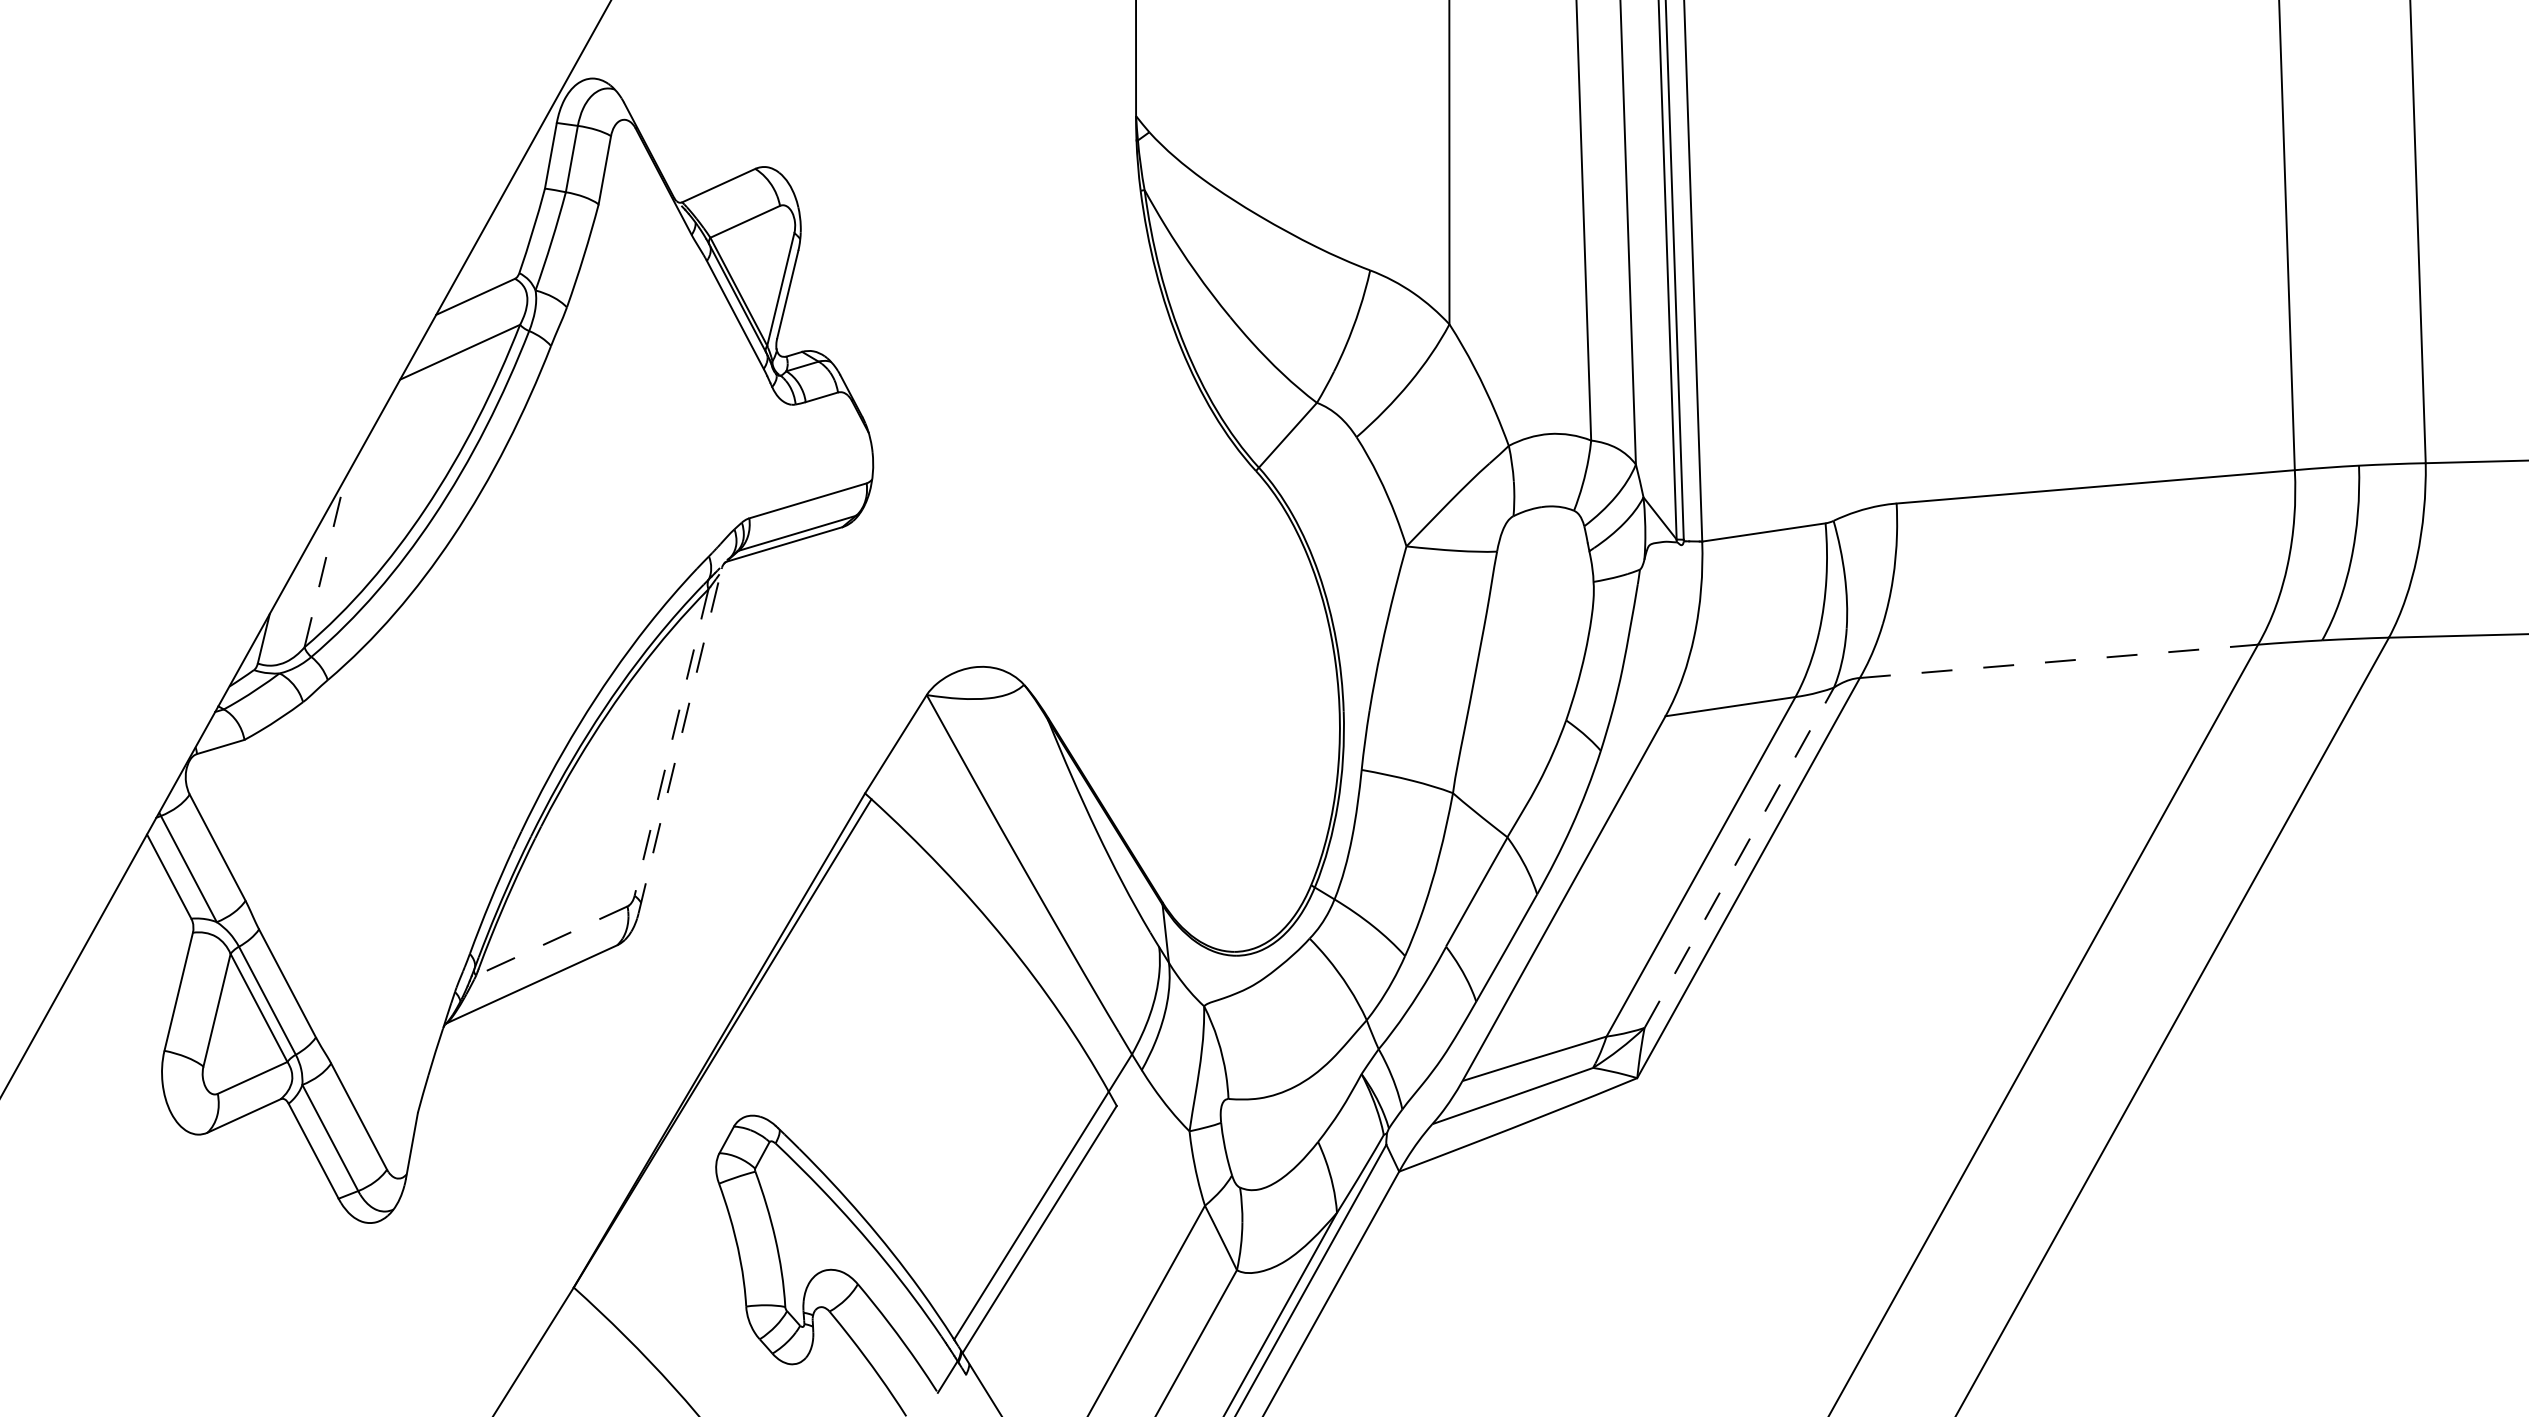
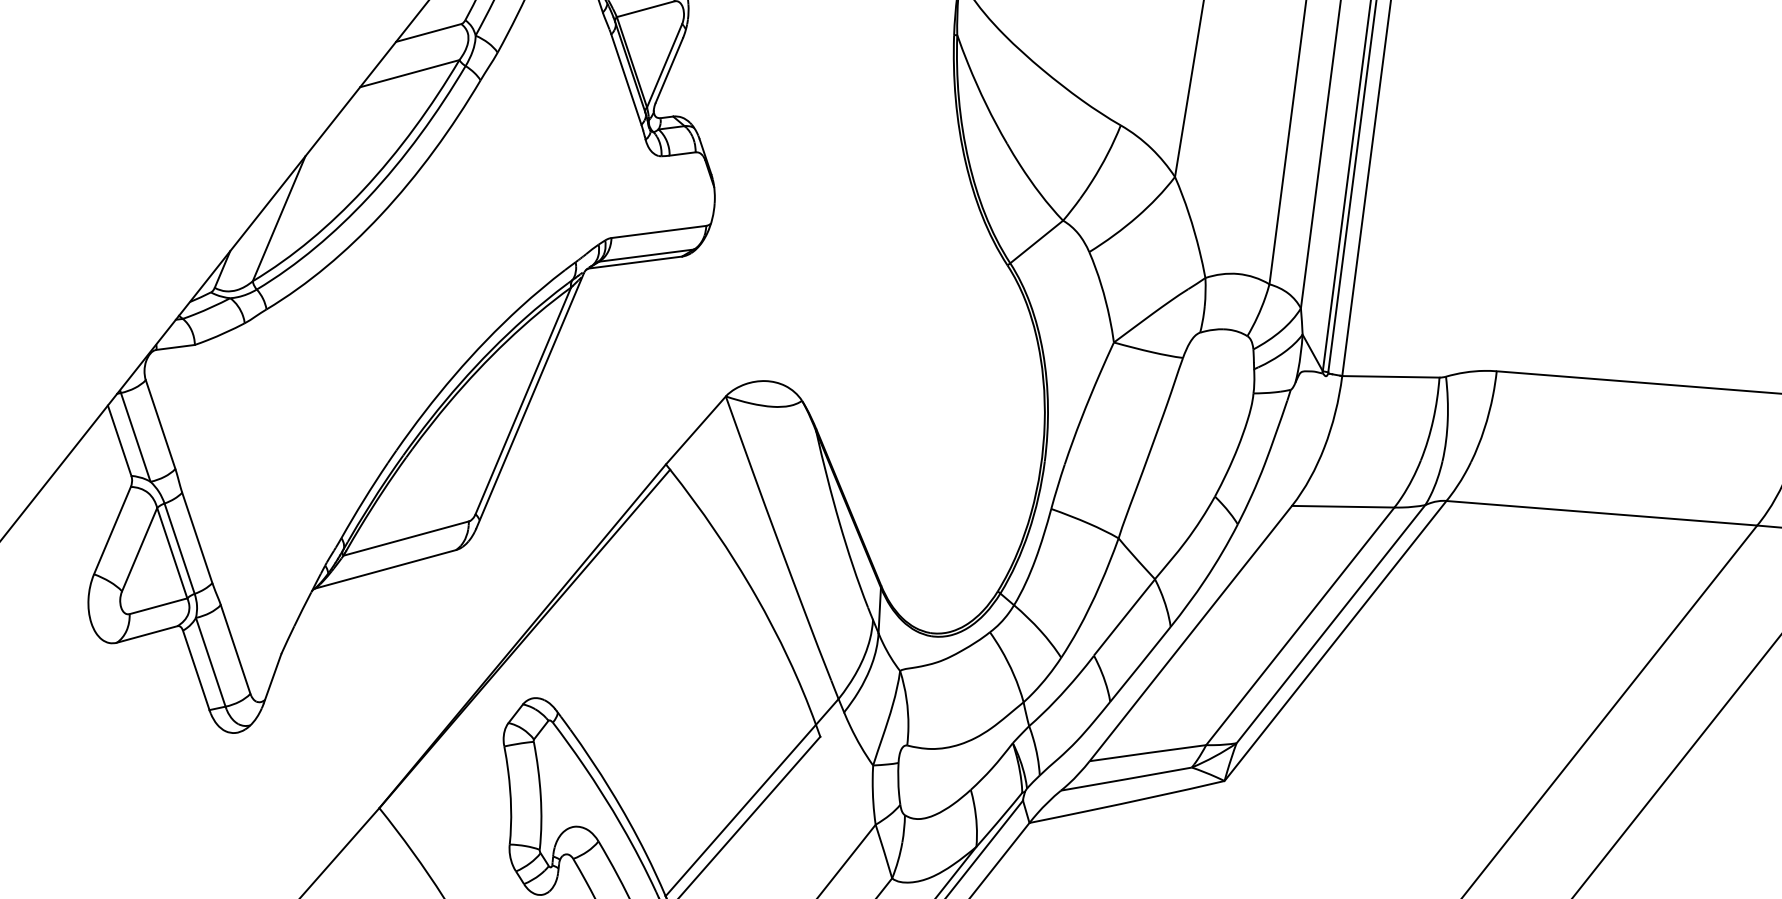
line: (324, 562) -> (278, 218), dashed -> solid
line: (2059, 661) -> (1602, 513), dashed -> solid
line: (680, 740) -> (530, 400), dashed -> solid
line: (671, 742) -> (523, 400), dashed -> solid
line: (1739, 857) -> (1331, 624), dashed -> solid
line: (551, 941) -> (405, 538), dashed -> solid

